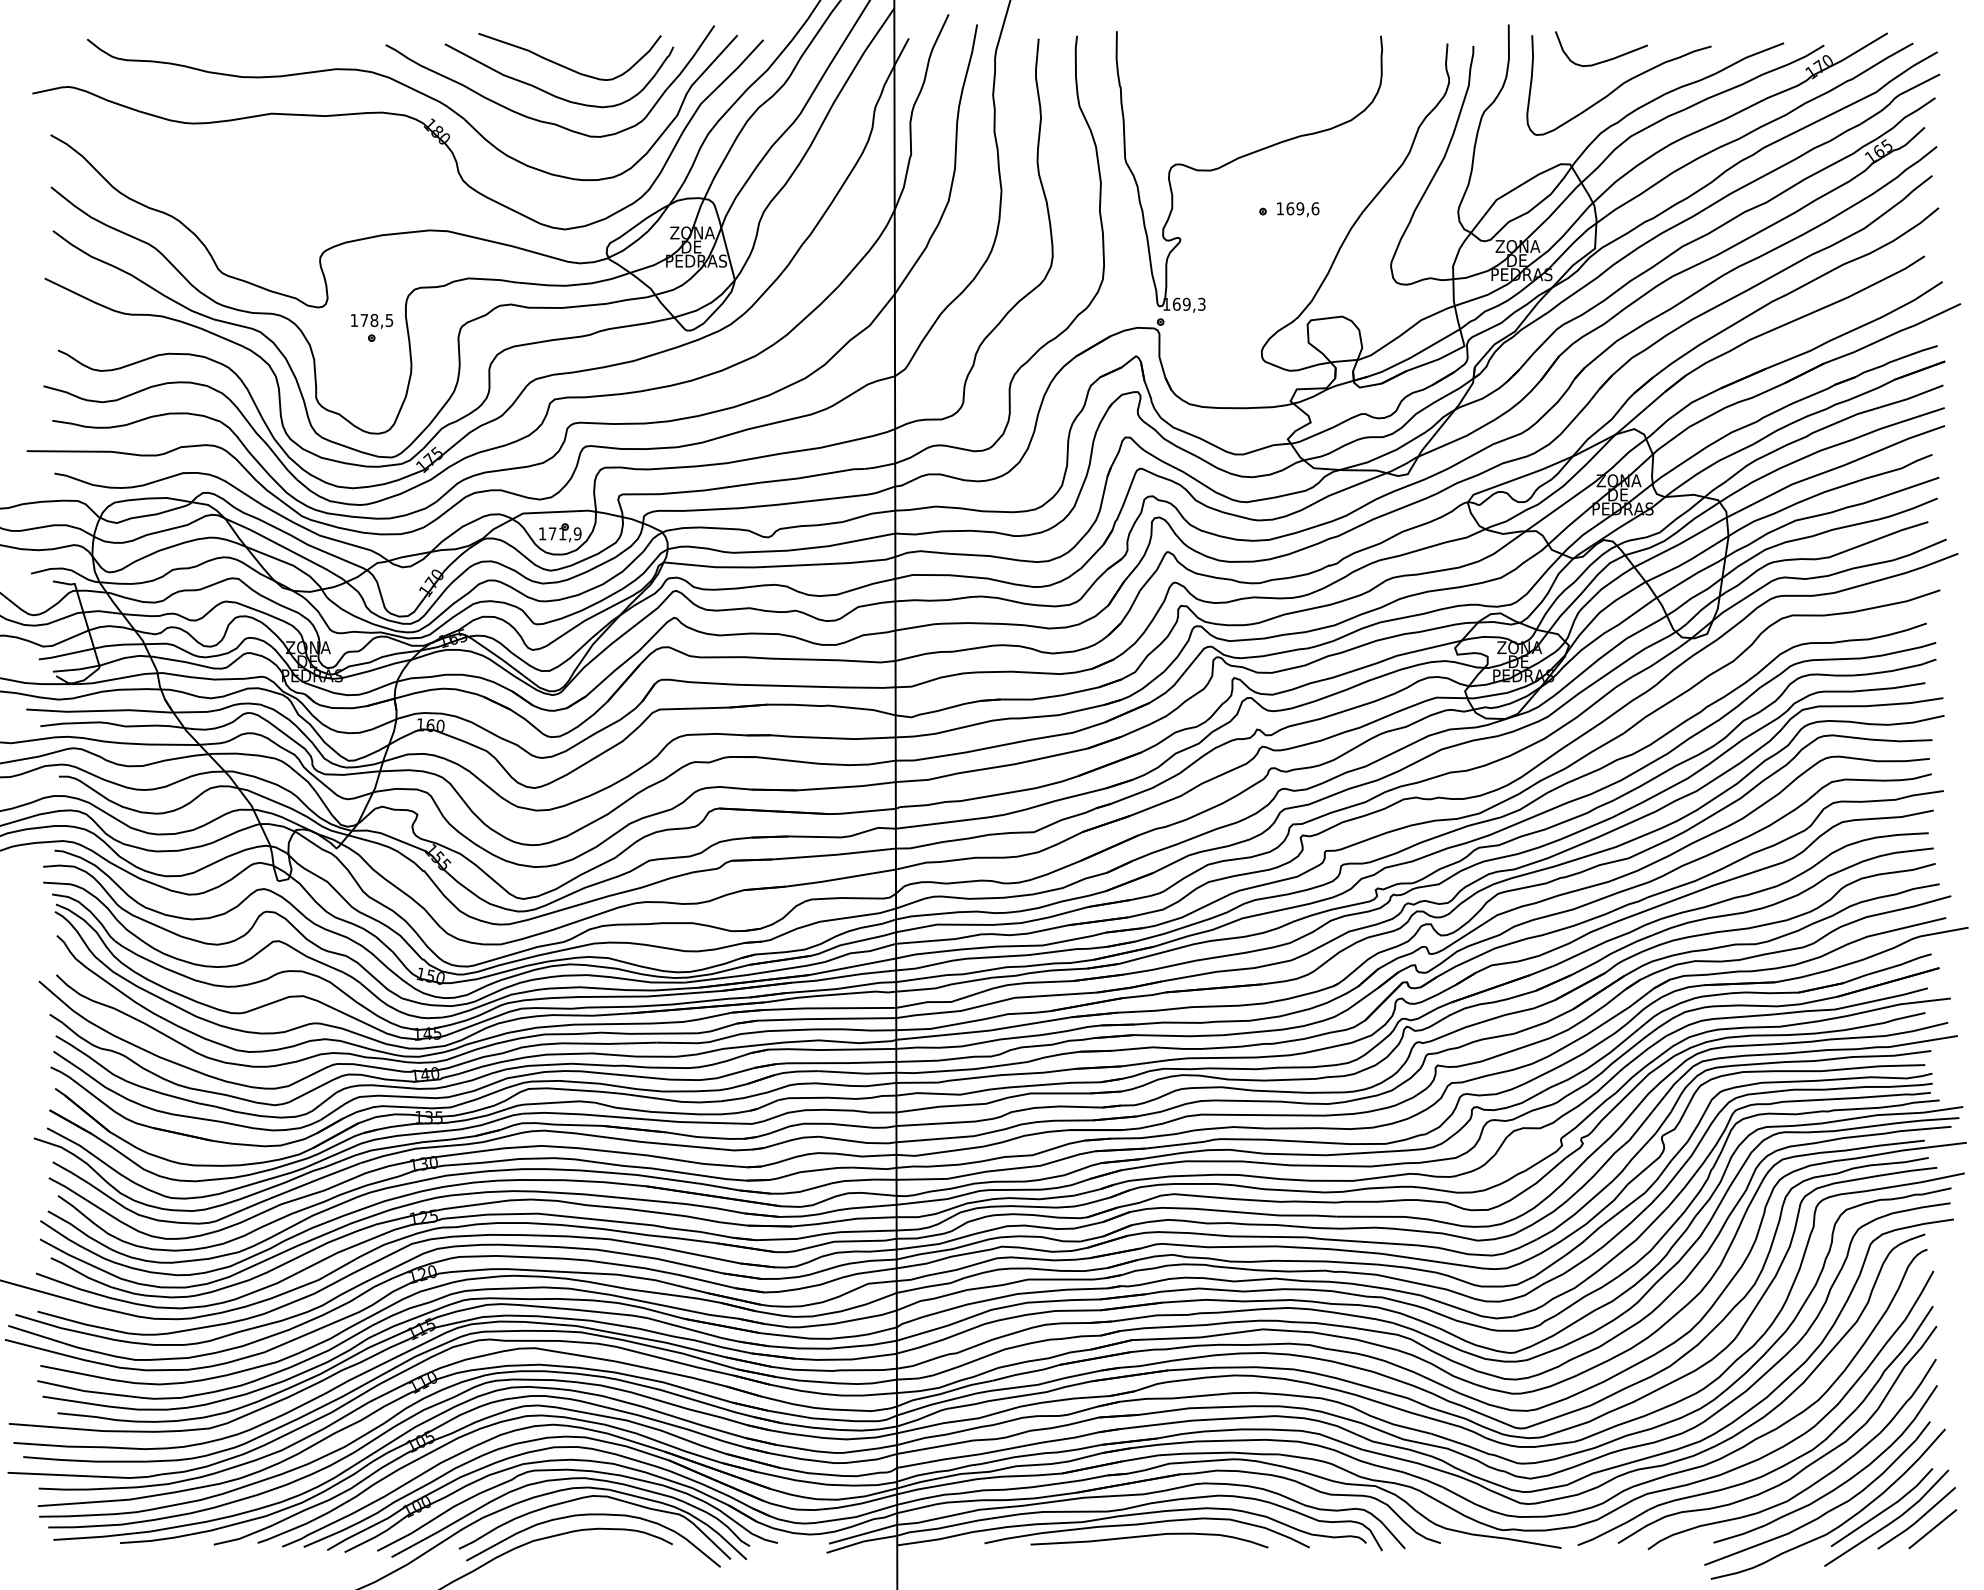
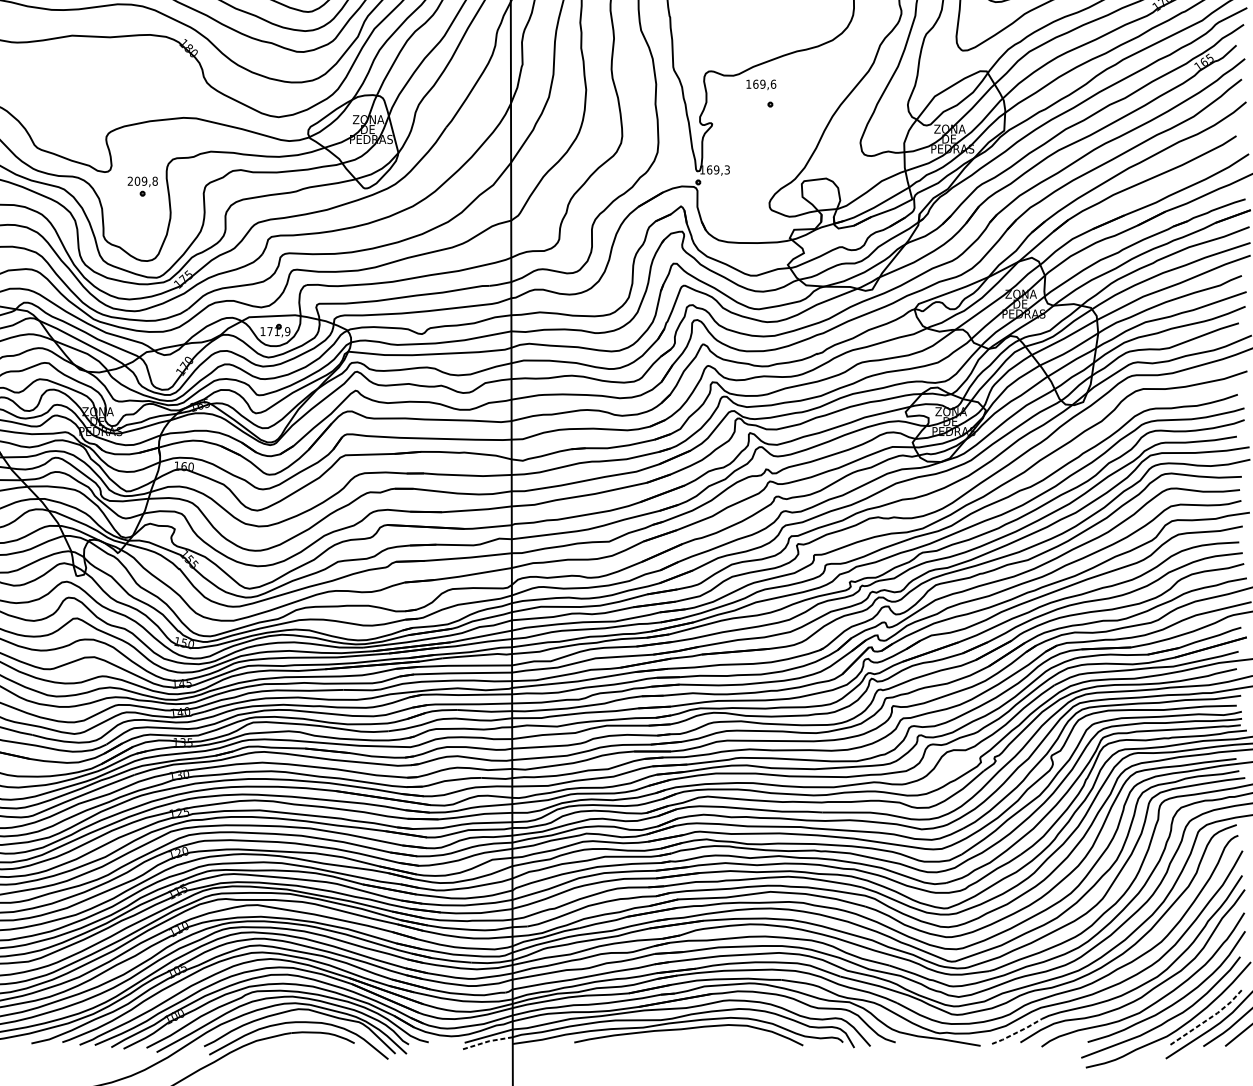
text: (1298, 209) -> (761, 84), moved
text: (371, 320) -> (142, 181), 178,5 -> 209,8
line: (1885, 1509) -> (1208, 1018), solid -> dashed
line: (1613, 1528) -> (1017, 1032), solid -> dashed
curve: (1149, 1536) -> (690, 1037), removed
line: (862, 1541) -> (488, 1041), solid -> dashed

